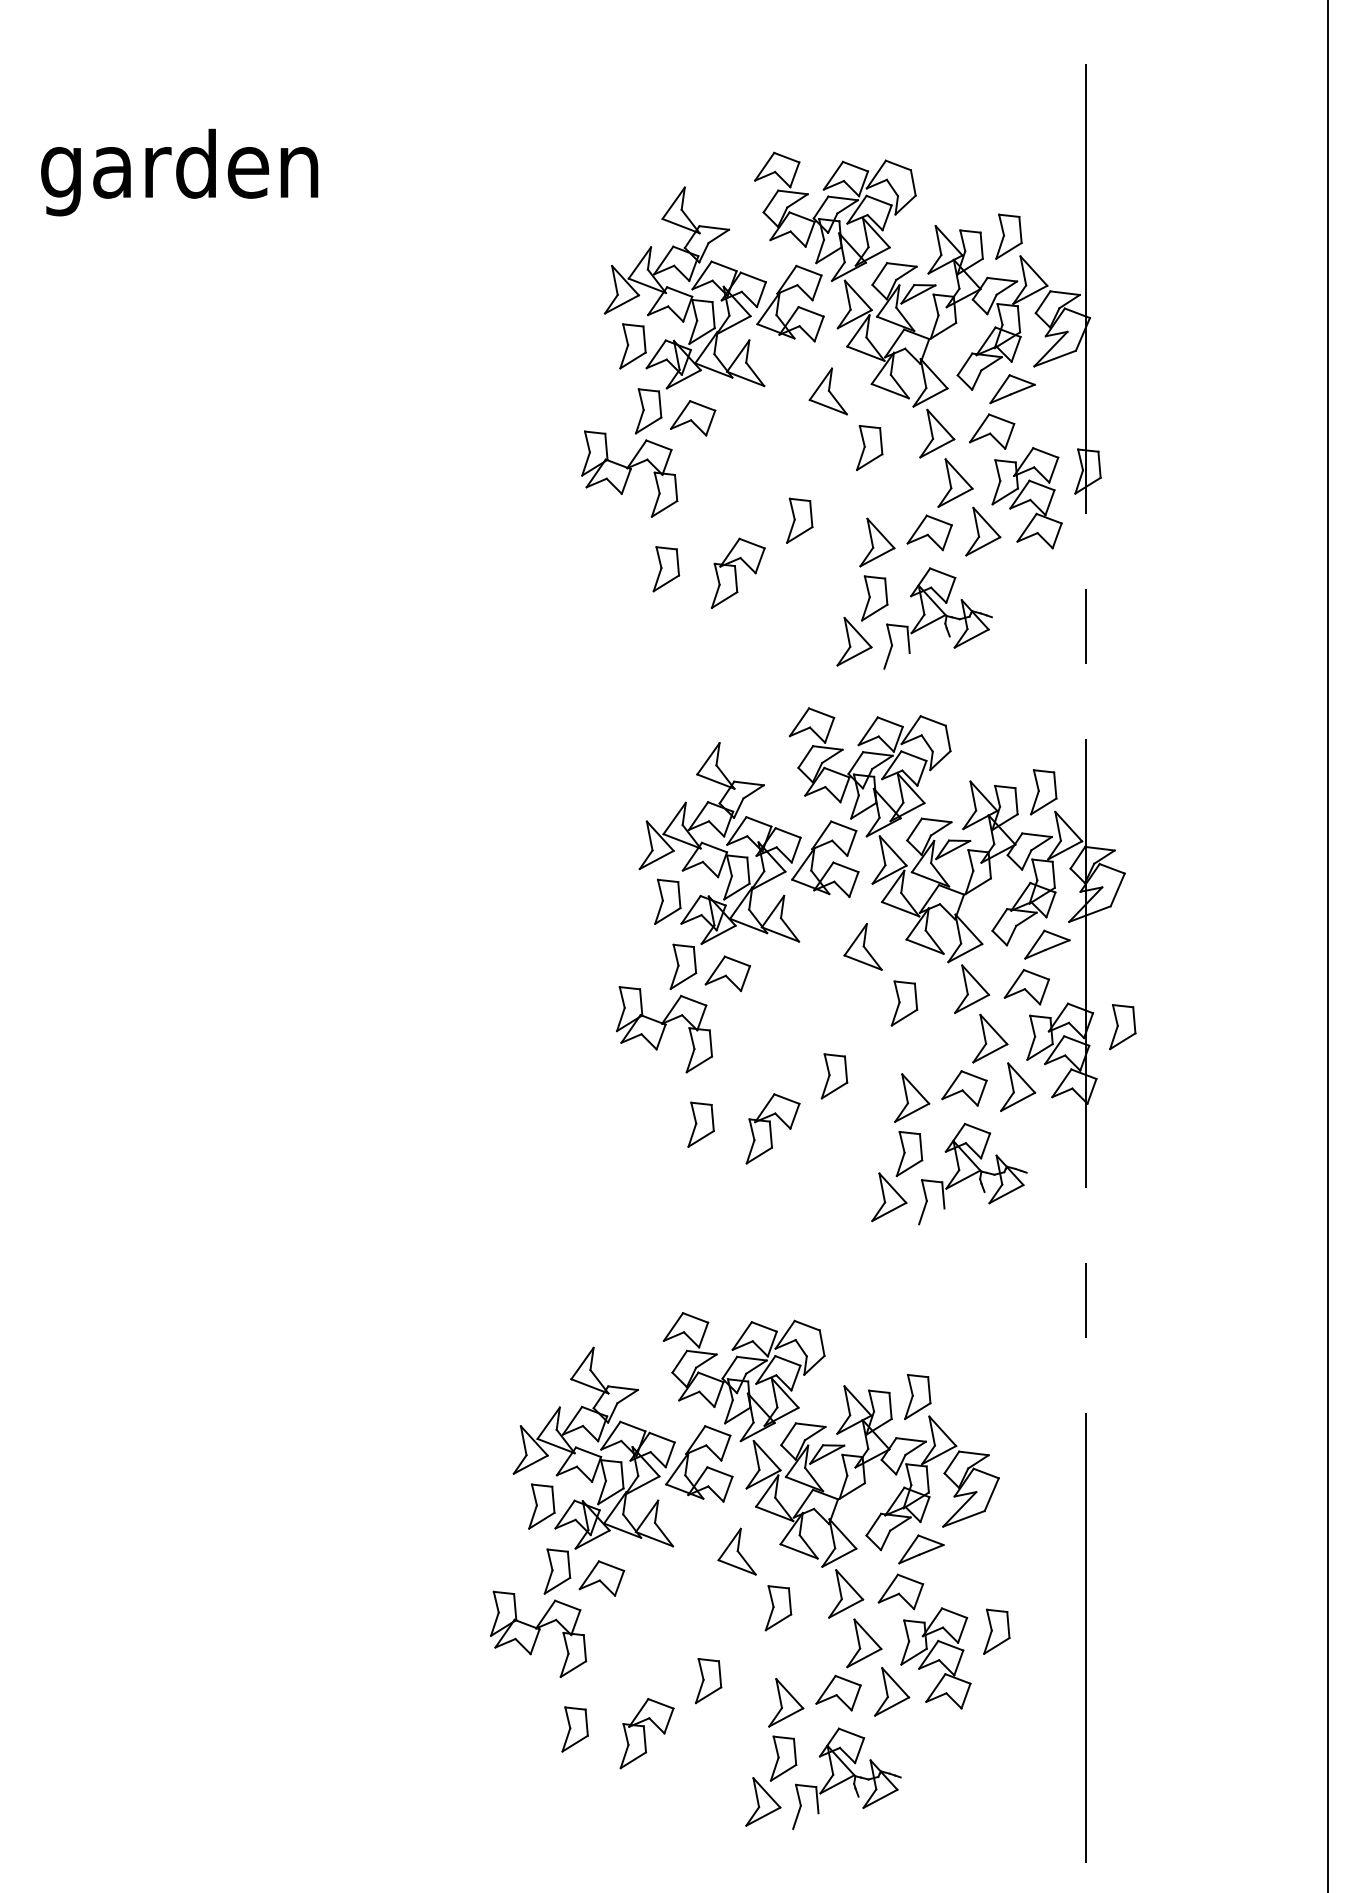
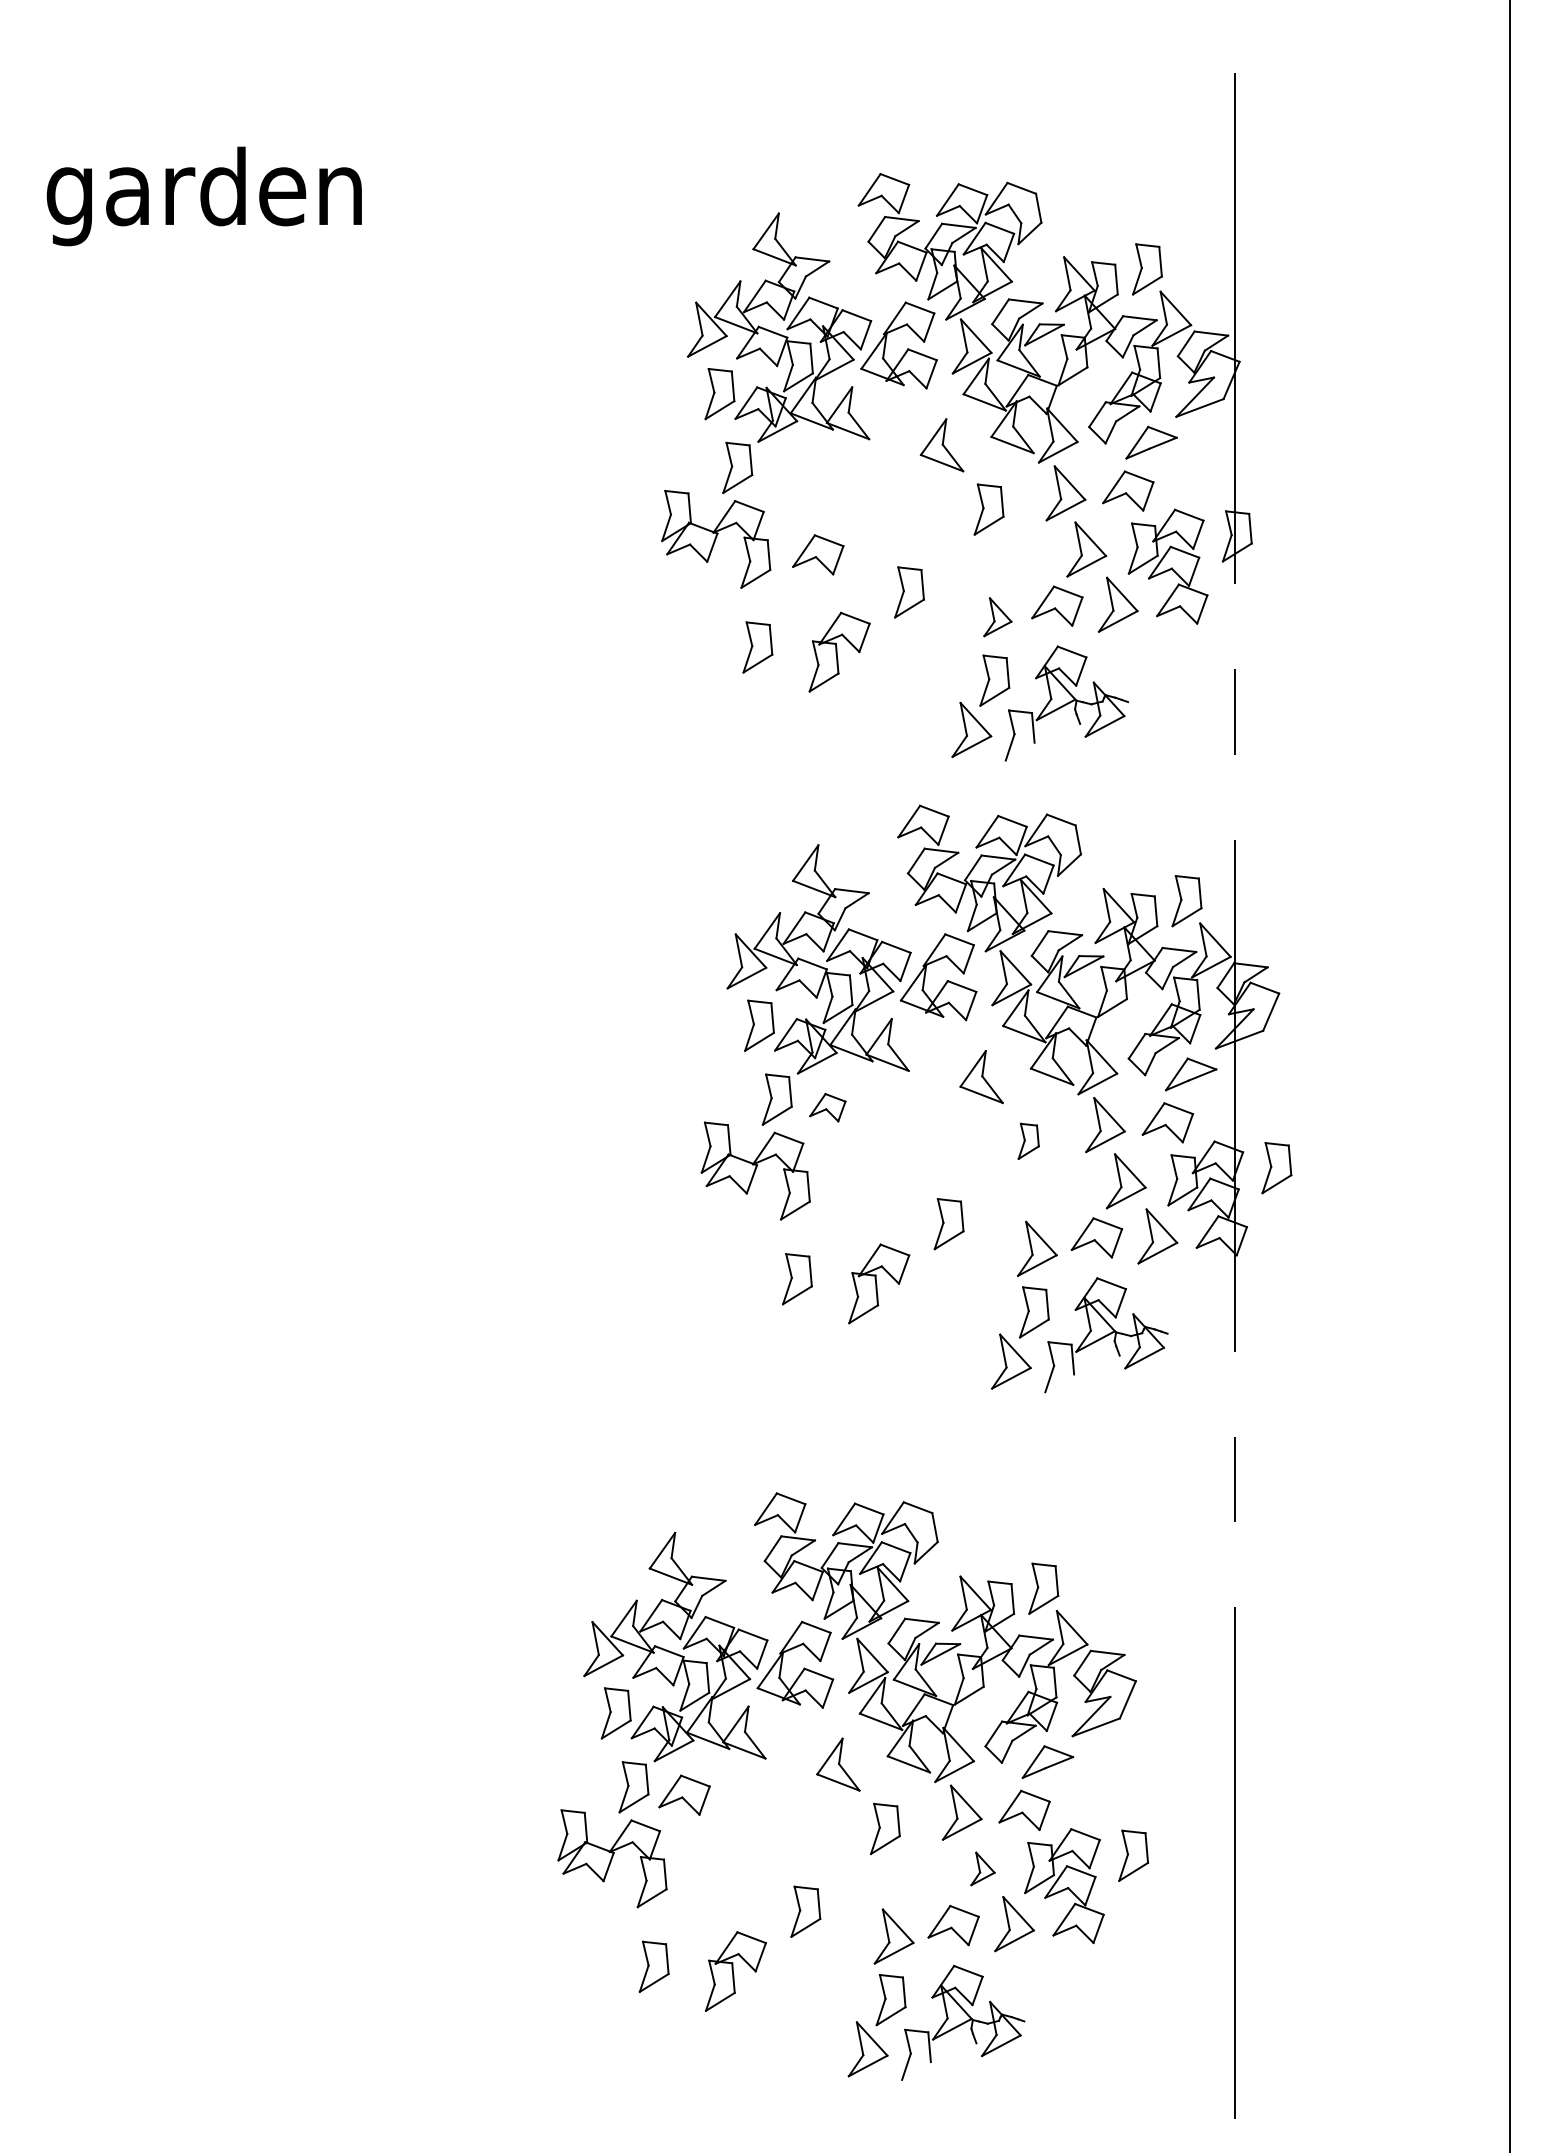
part: (693, 417) -> (818, 554), moved
part: (877, 542) -> (997, 617), size x0.7
part: (727, 973) -> (827, 1107), size x0.7
part: (904, 1003) -> (1028, 1141), size x0.7
part: (863, 1642) -> (982, 1868), size x0.6

